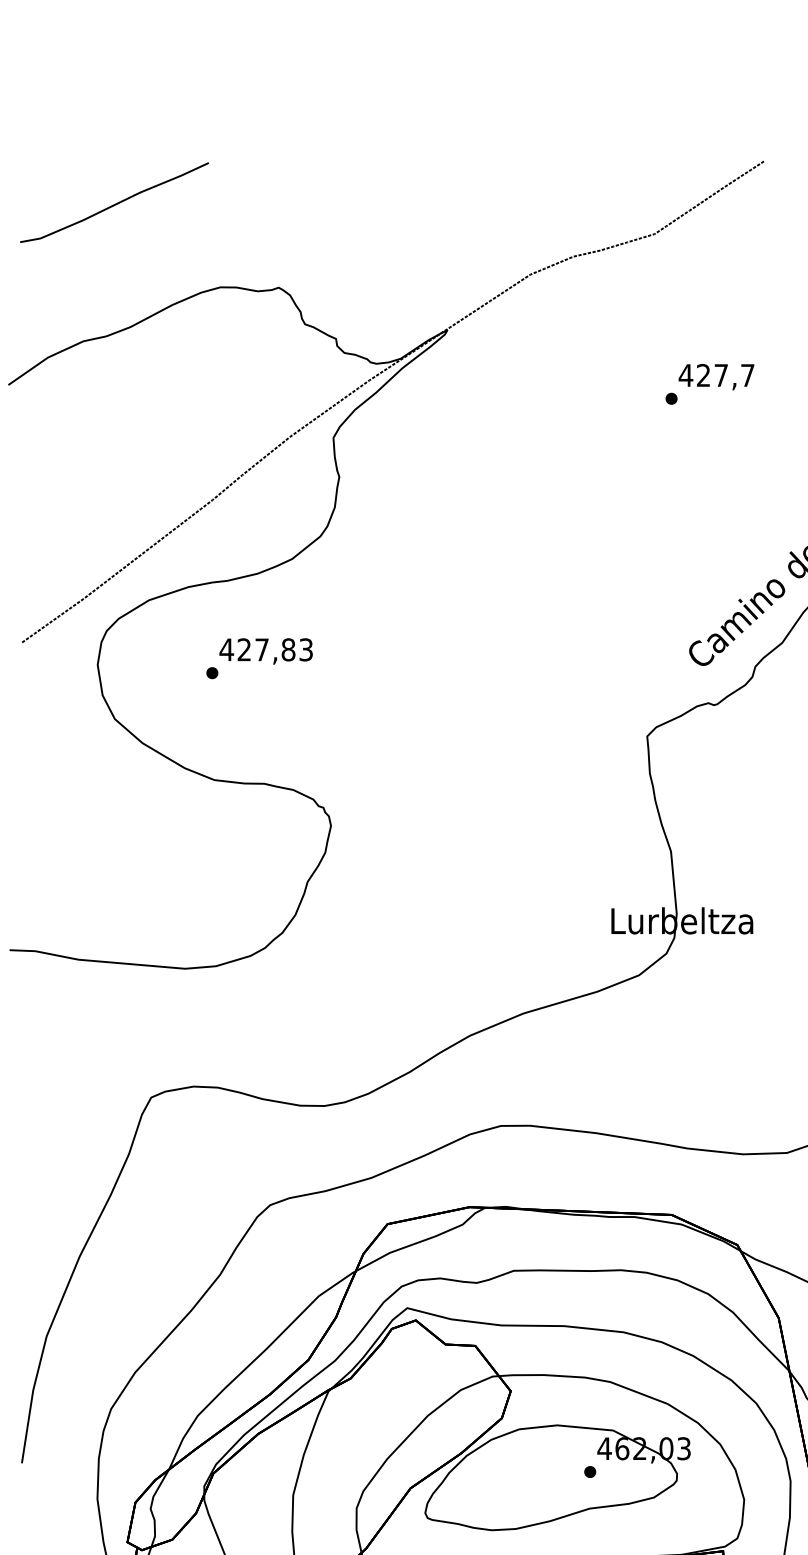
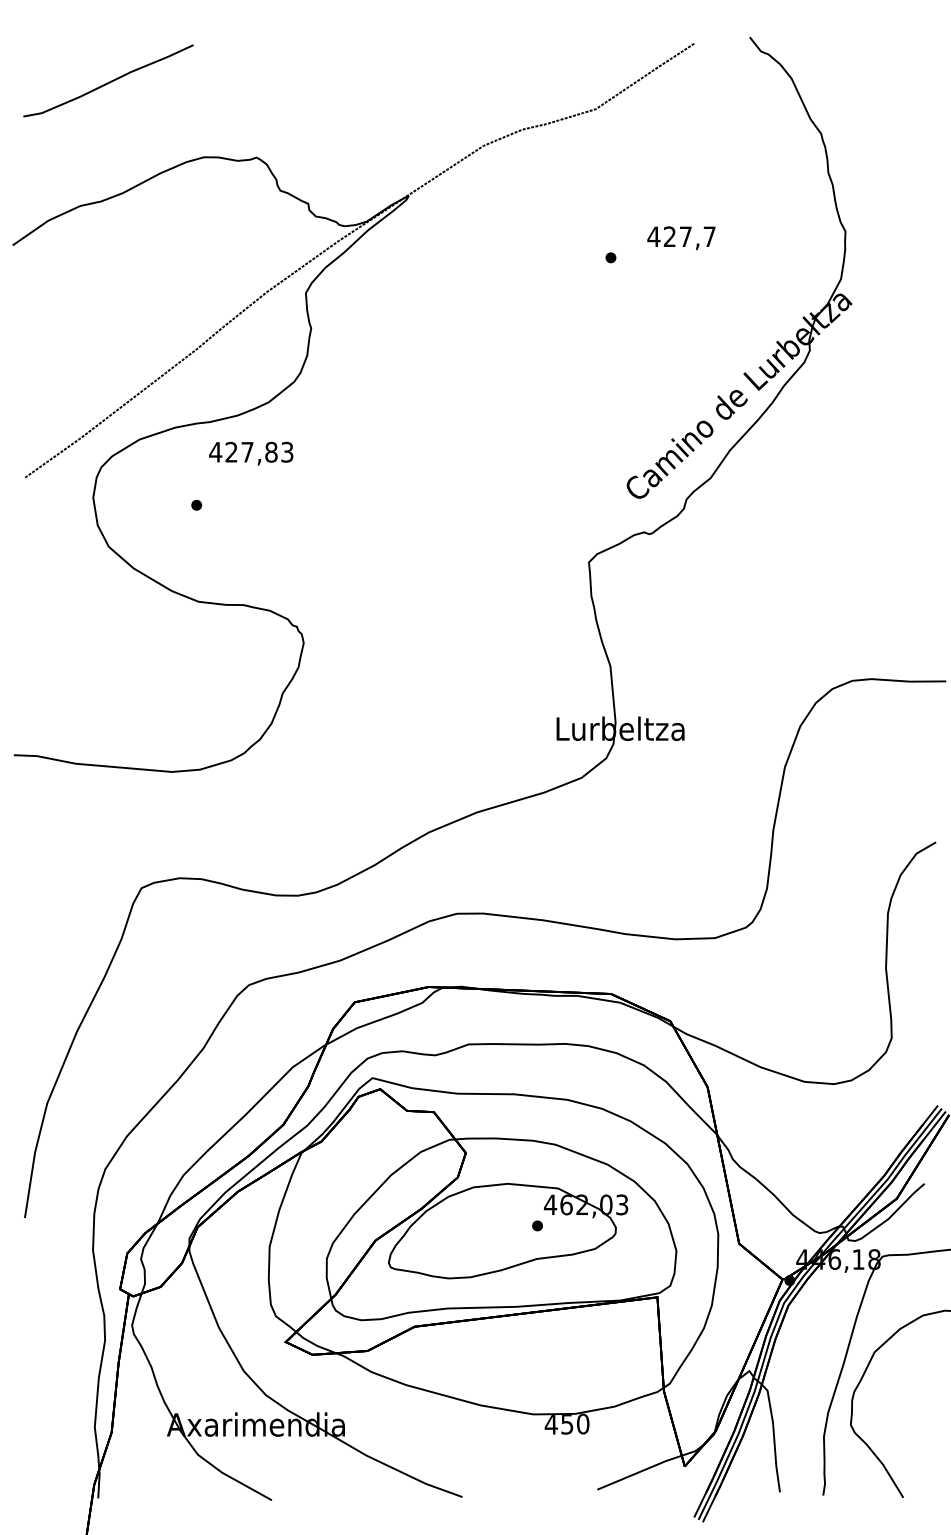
text: (716, 377) -> (681, 238), moved
text: (266, 651) -> (251, 453), moved

